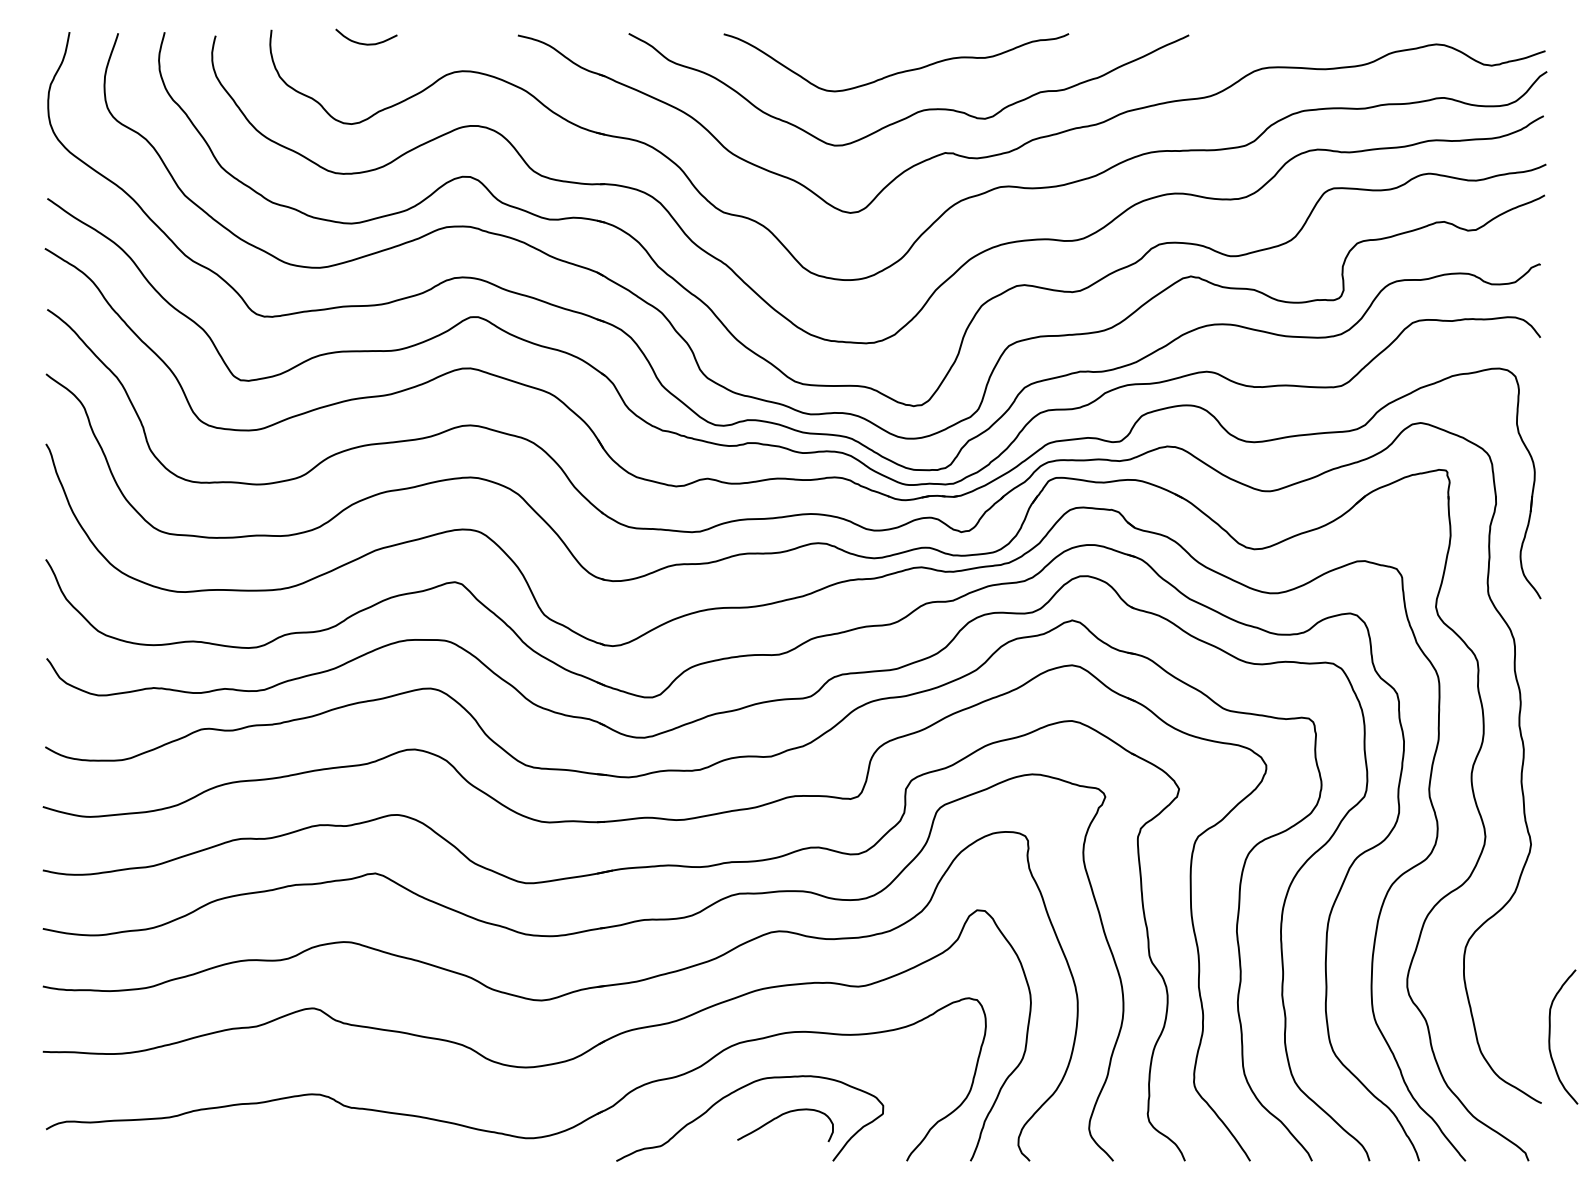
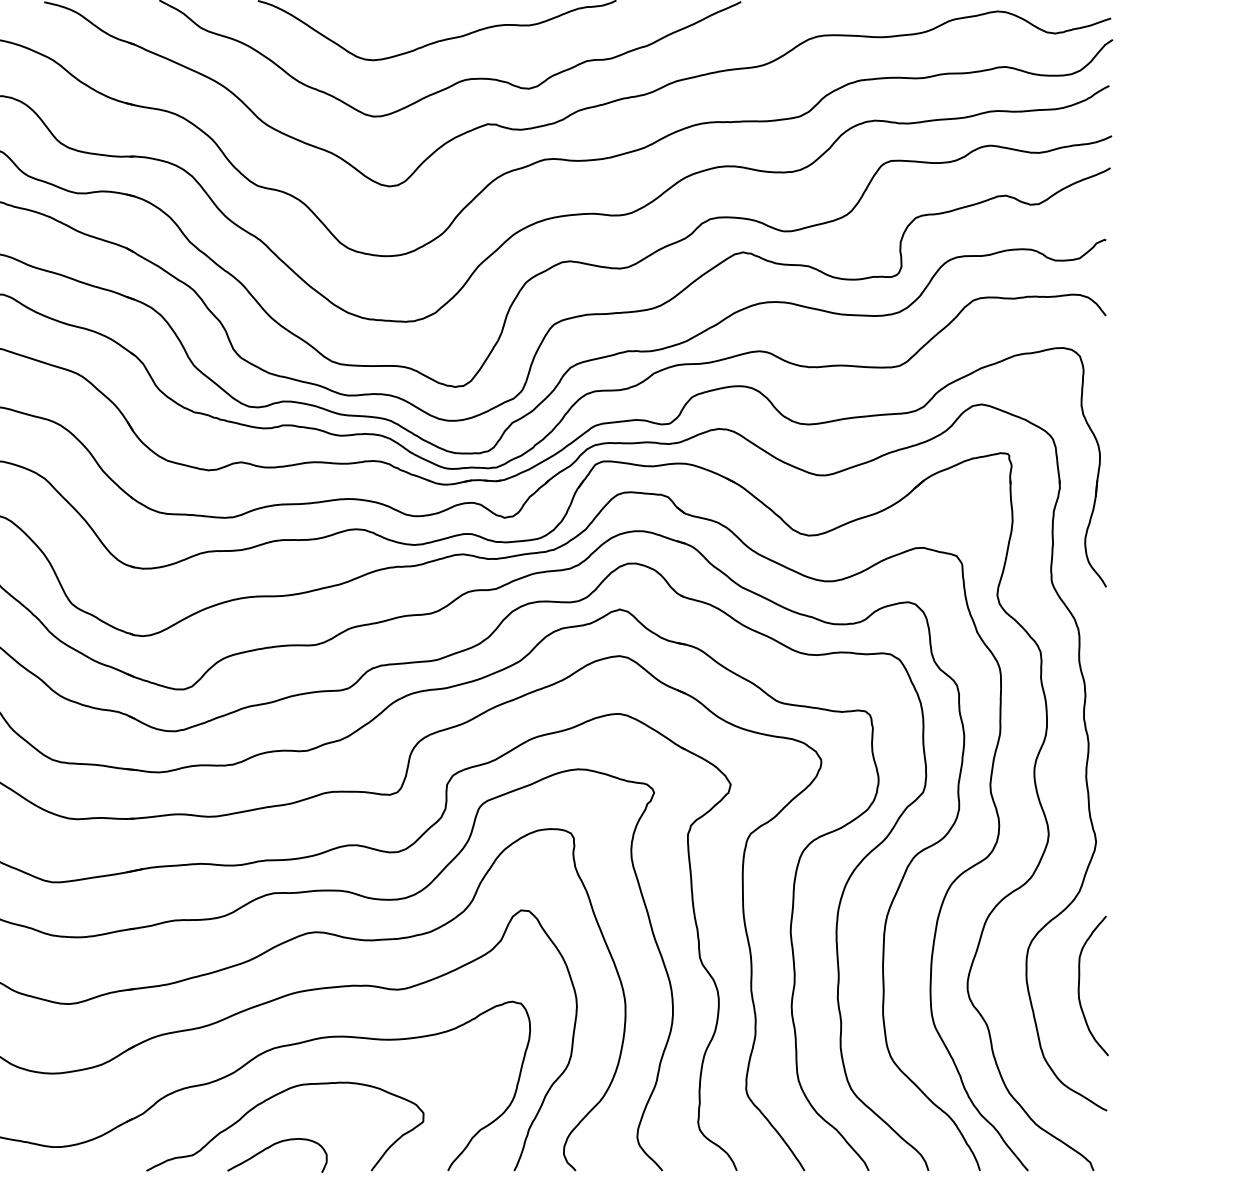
curve: (1550, 1036) -> (1079, 985), moved
curve: (781, 1116) -> (273, 1146), moved

